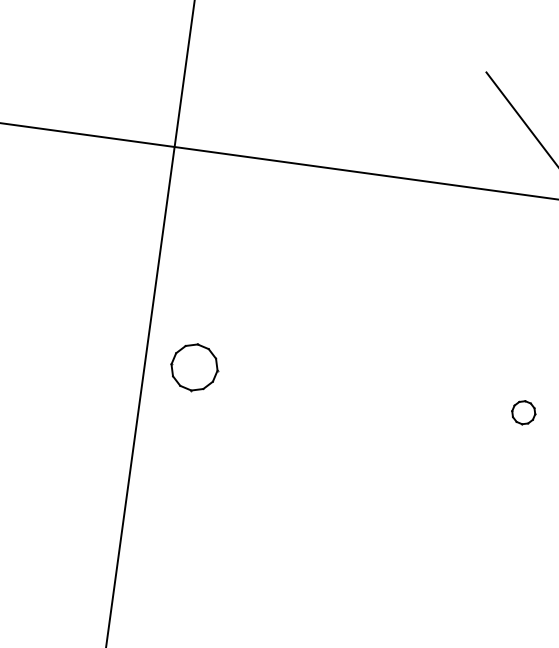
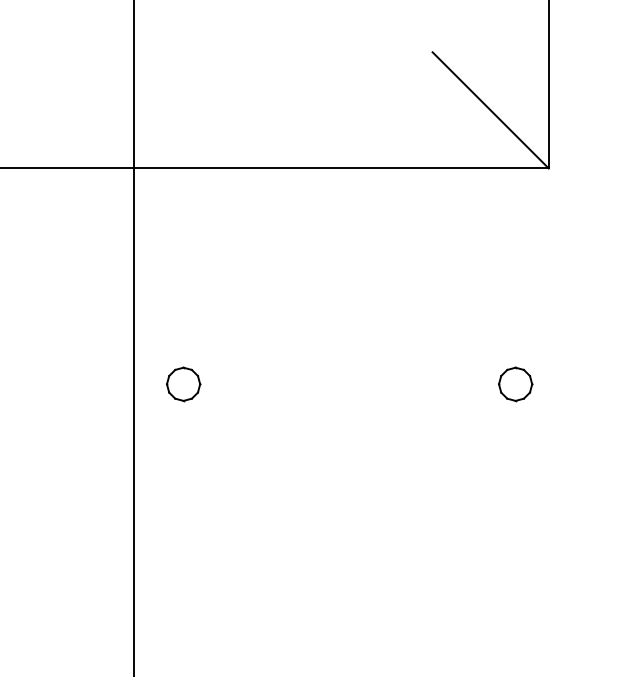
part: (194, 367) -> (183, 384), size x0.71
part: (523, 412) -> (515, 384), size x1.43

